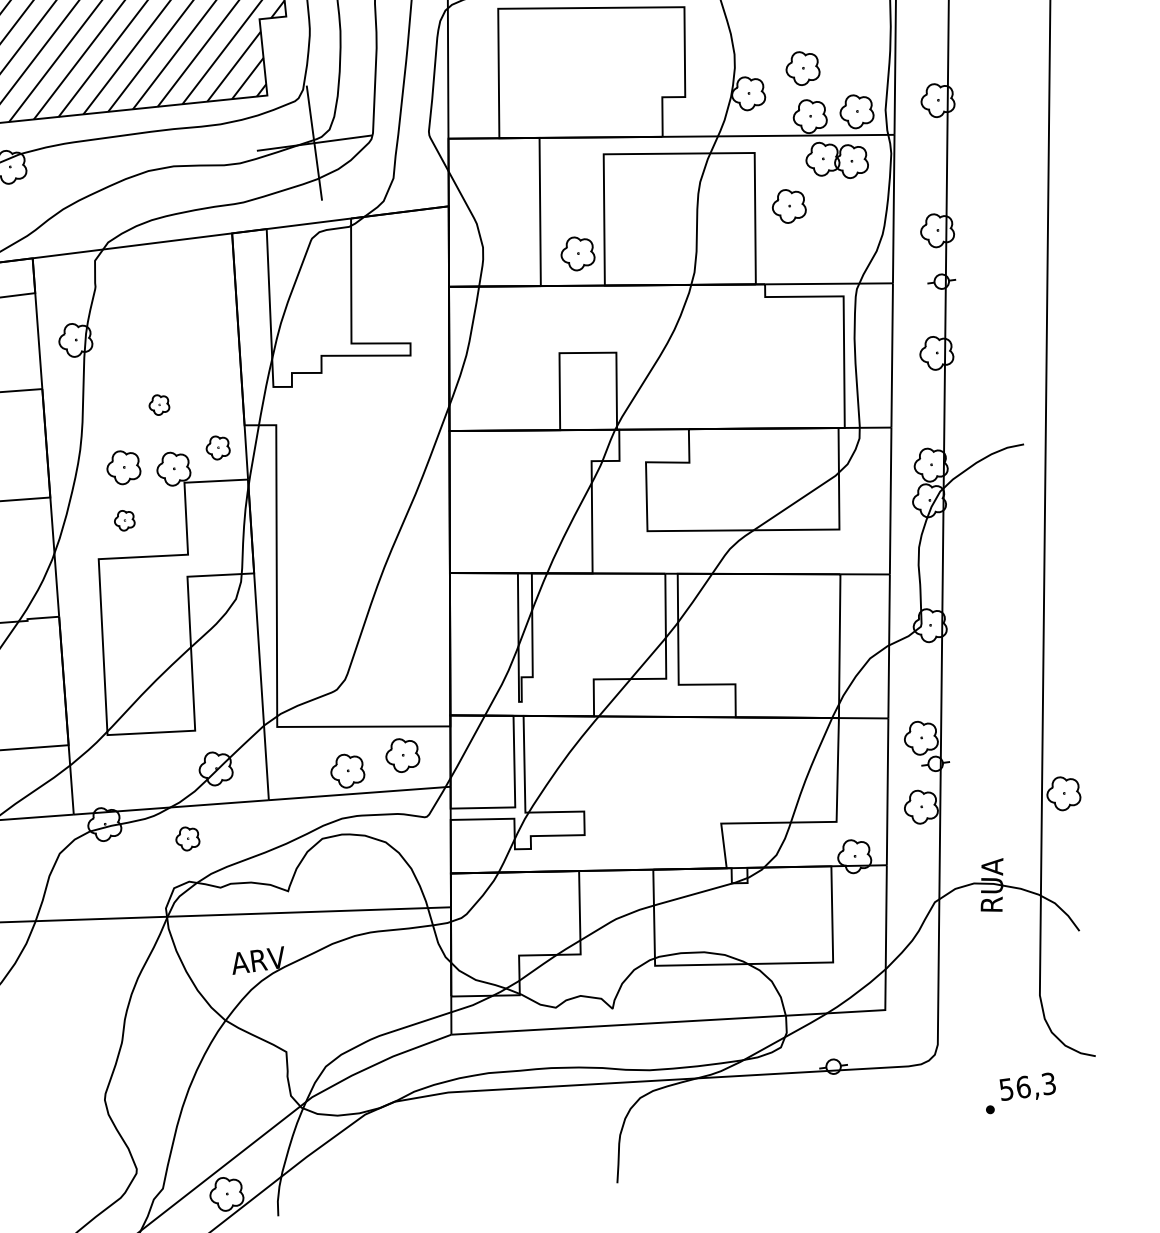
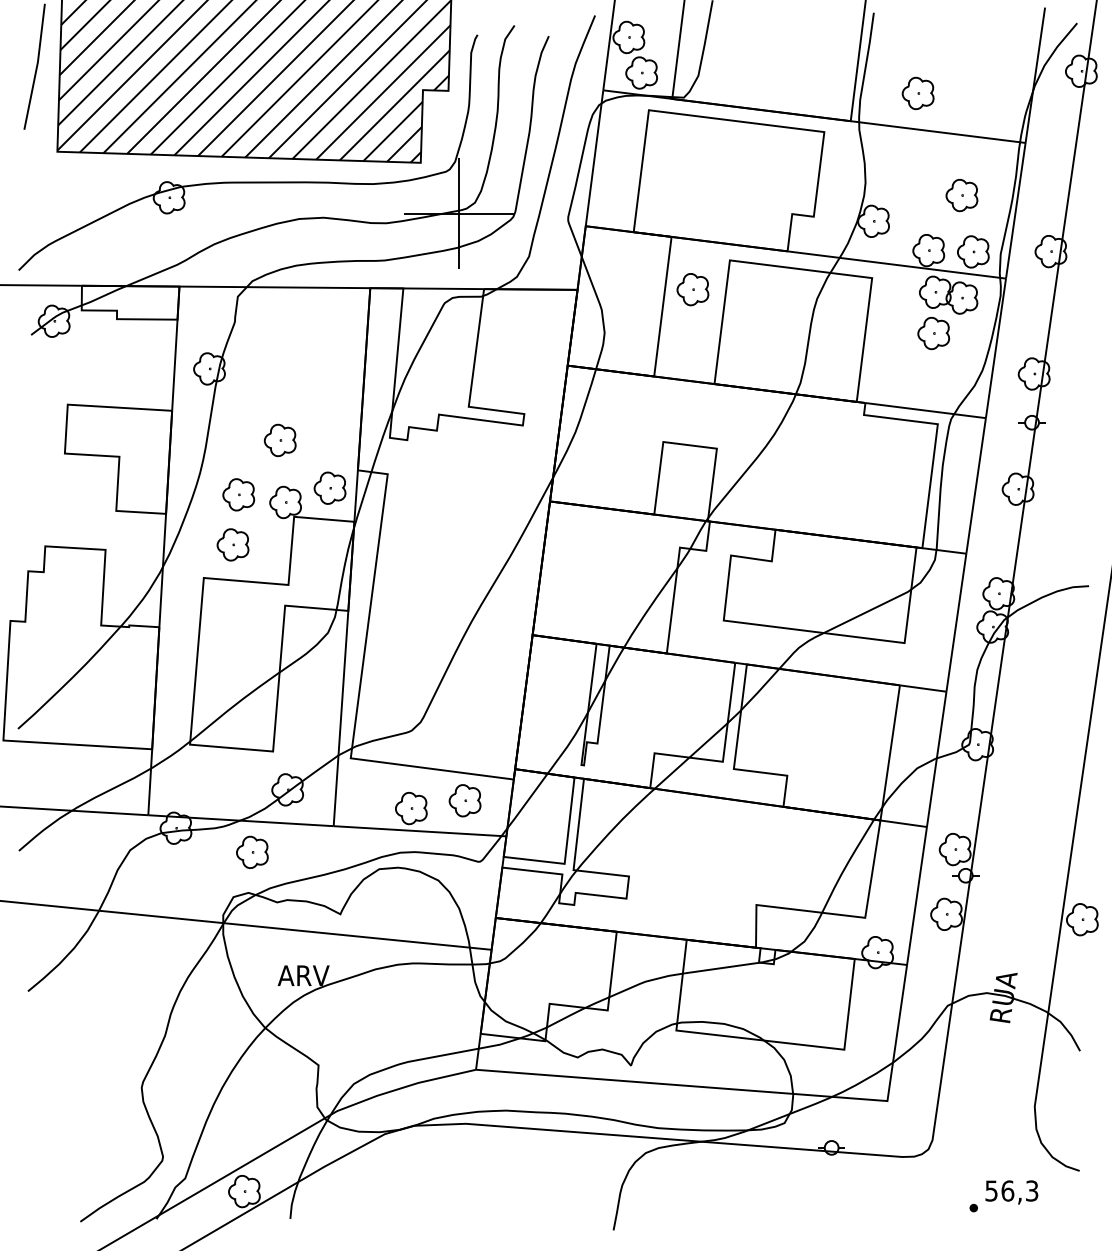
part: (802, 68) -> (961, 195), moved
part: (788, 206) -> (933, 333), moved
part: (577, 253) -> (692, 289), moved
part: (158, 405) -> (279, 440), size x1.67
part: (217, 447) -> (329, 487), size x1.43
part: (123, 520) -> (232, 544), size x1.67
part: (187, 837) -> (252, 851), size x1.43

